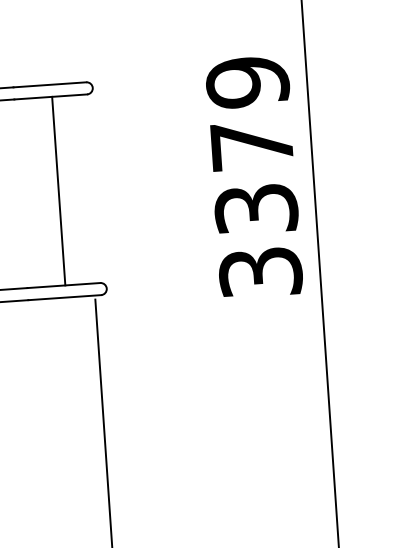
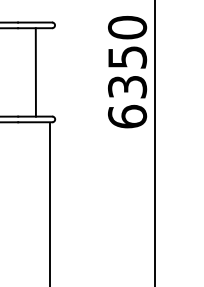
text: (254, 177) -> (127, 72), 3379 -> 6350

